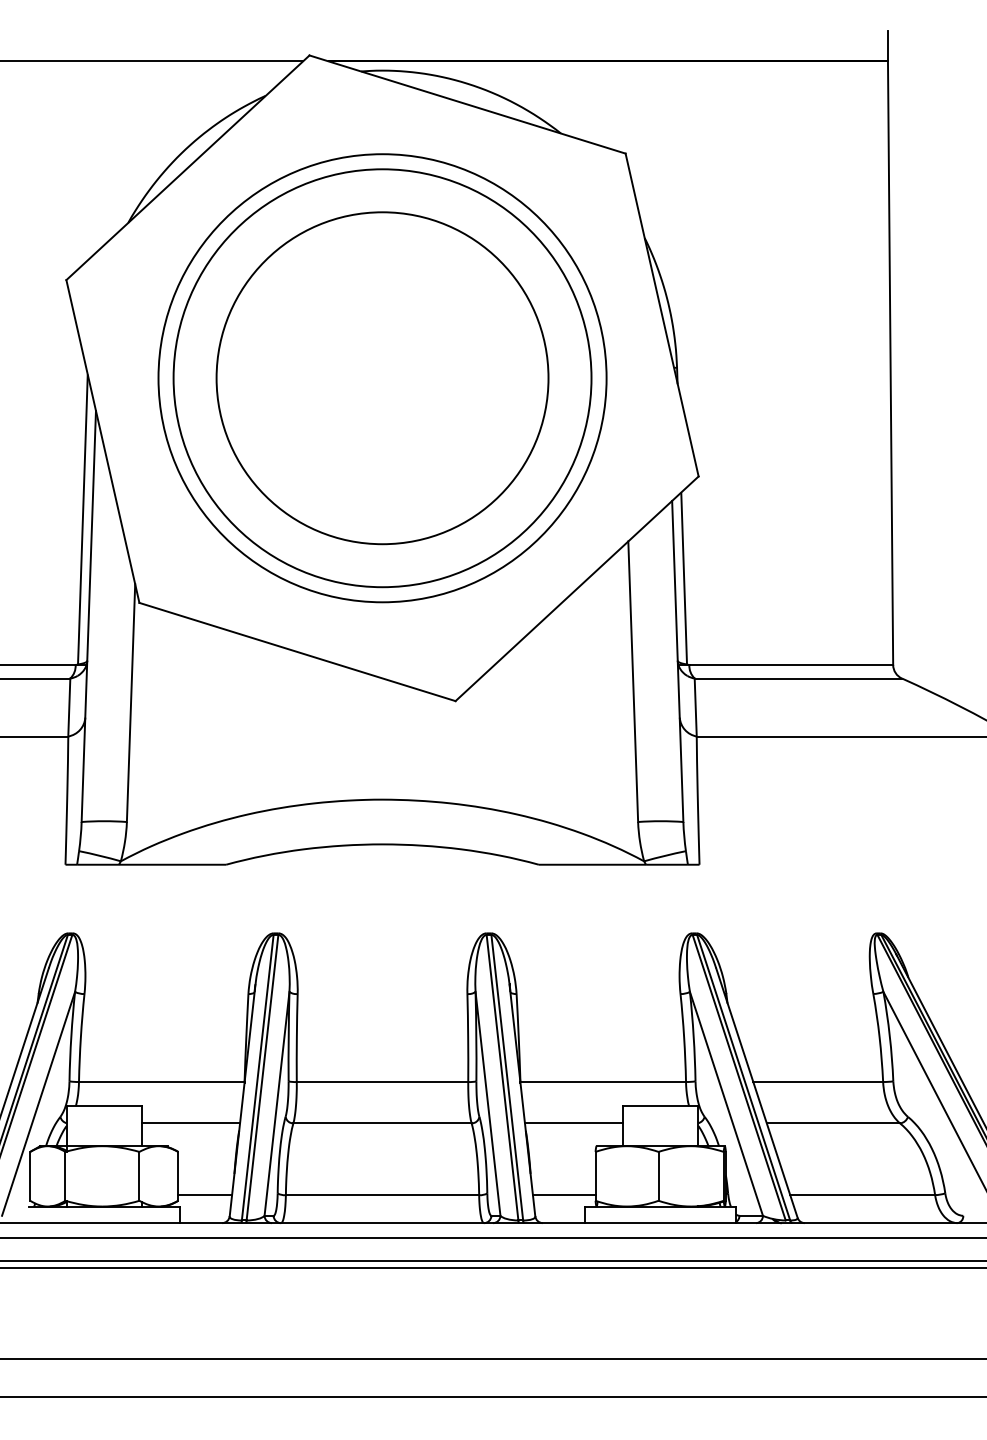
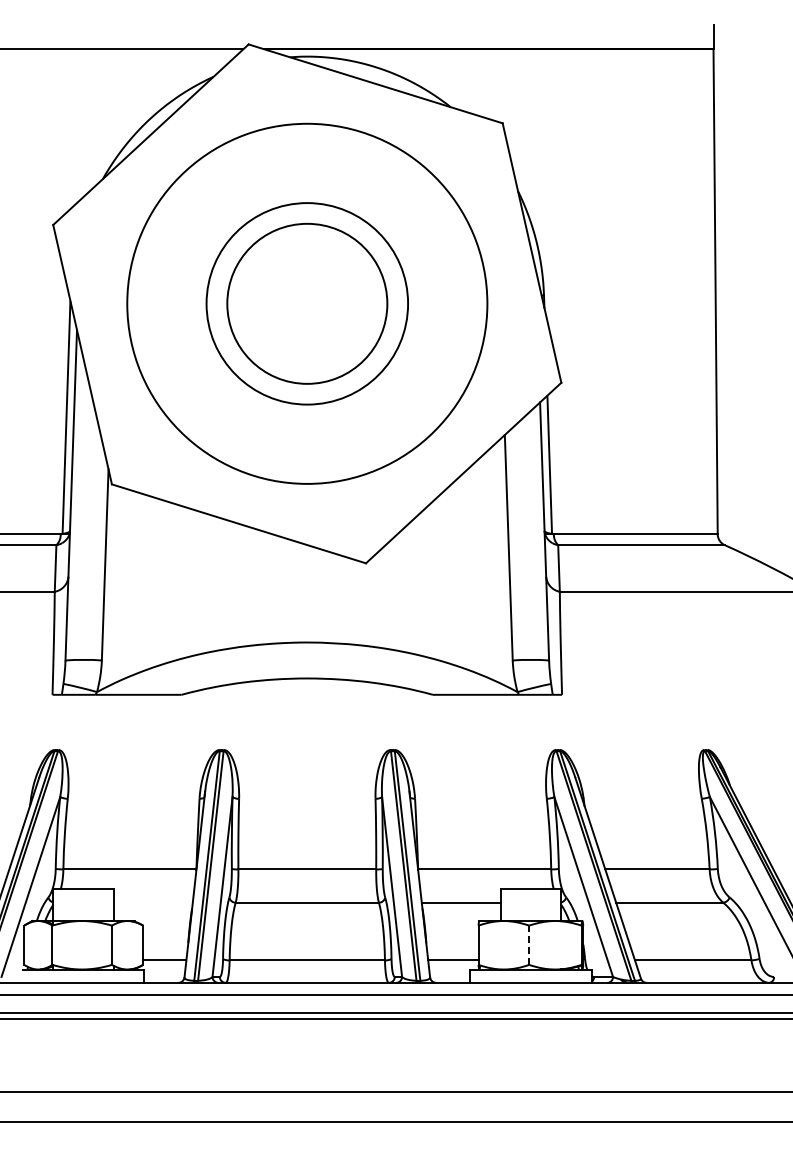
circle: (381, 377) -> (306, 303), size x0.6
circle: (382, 377) -> (307, 303), size x0.6
line: (191, 1123) -> (153, 902), removed
line: (658, 1176) -> (529, 945), solid -> dashed

